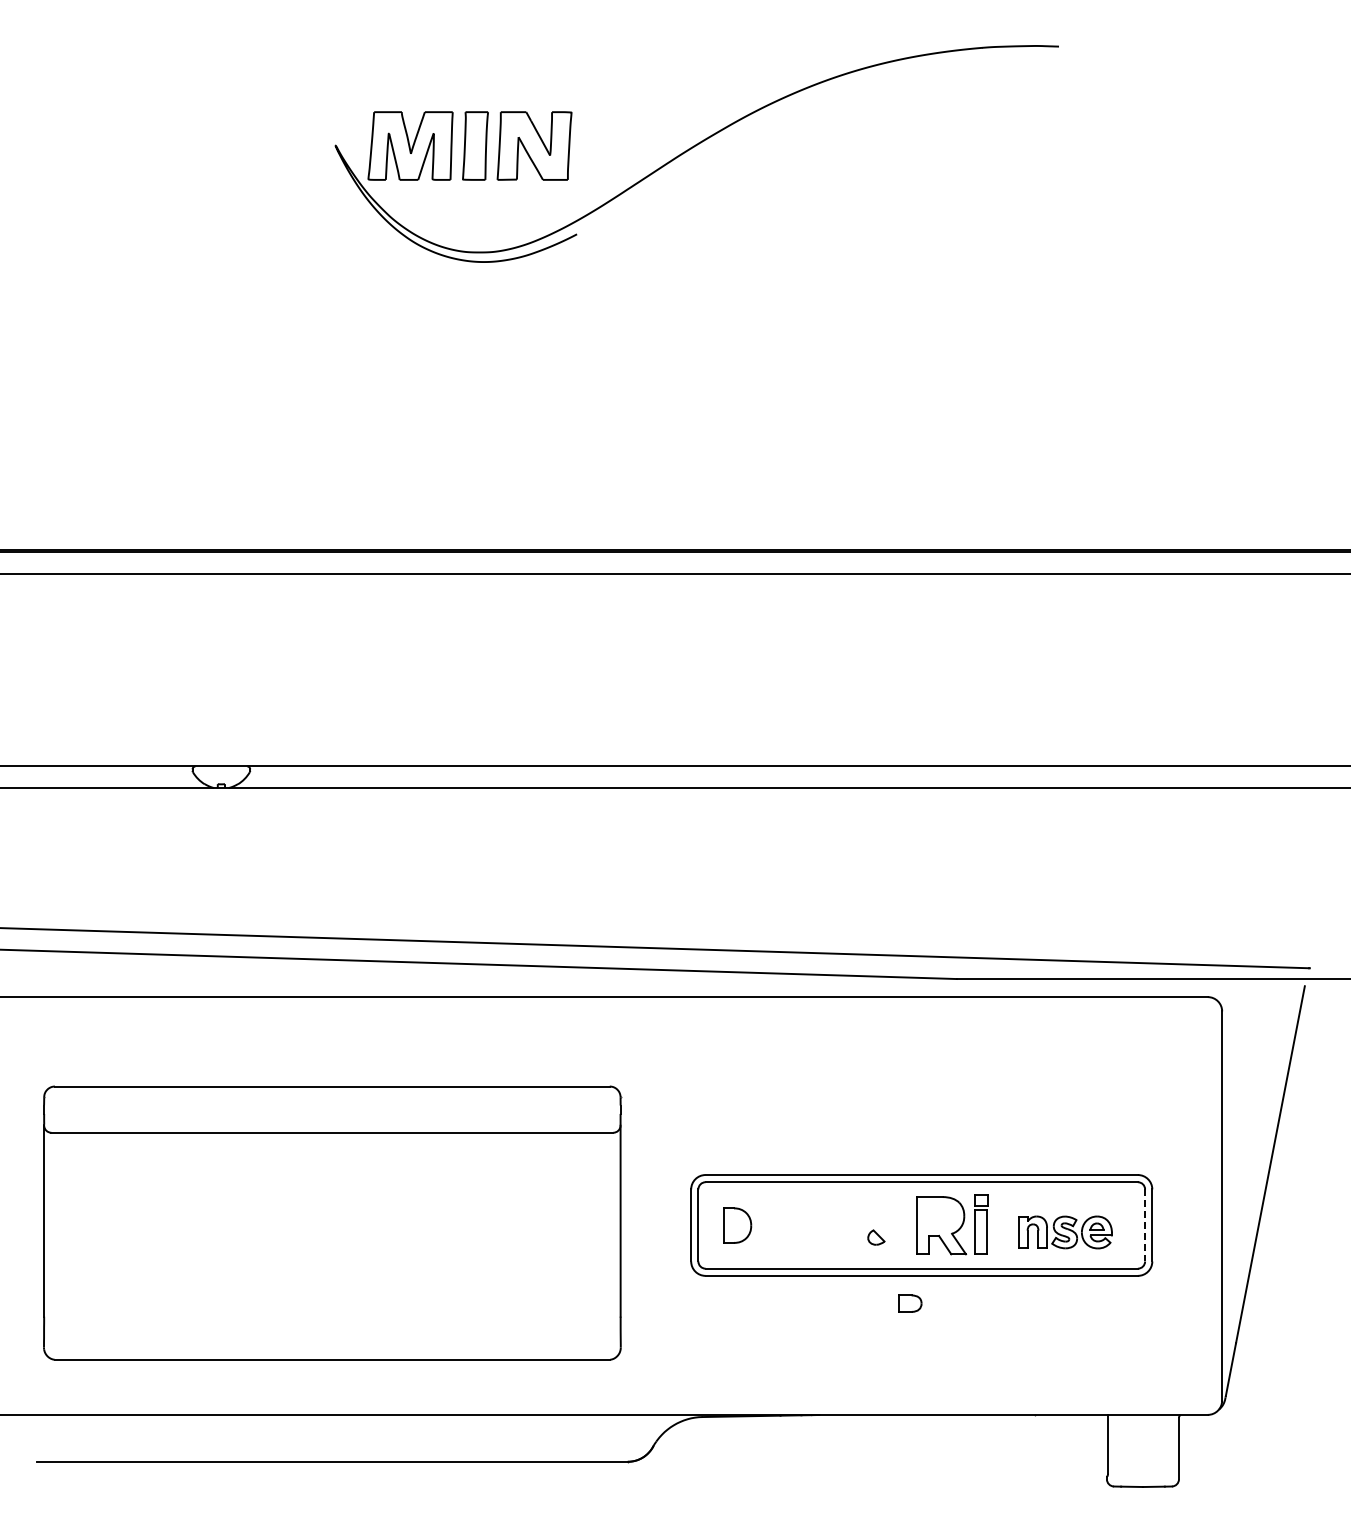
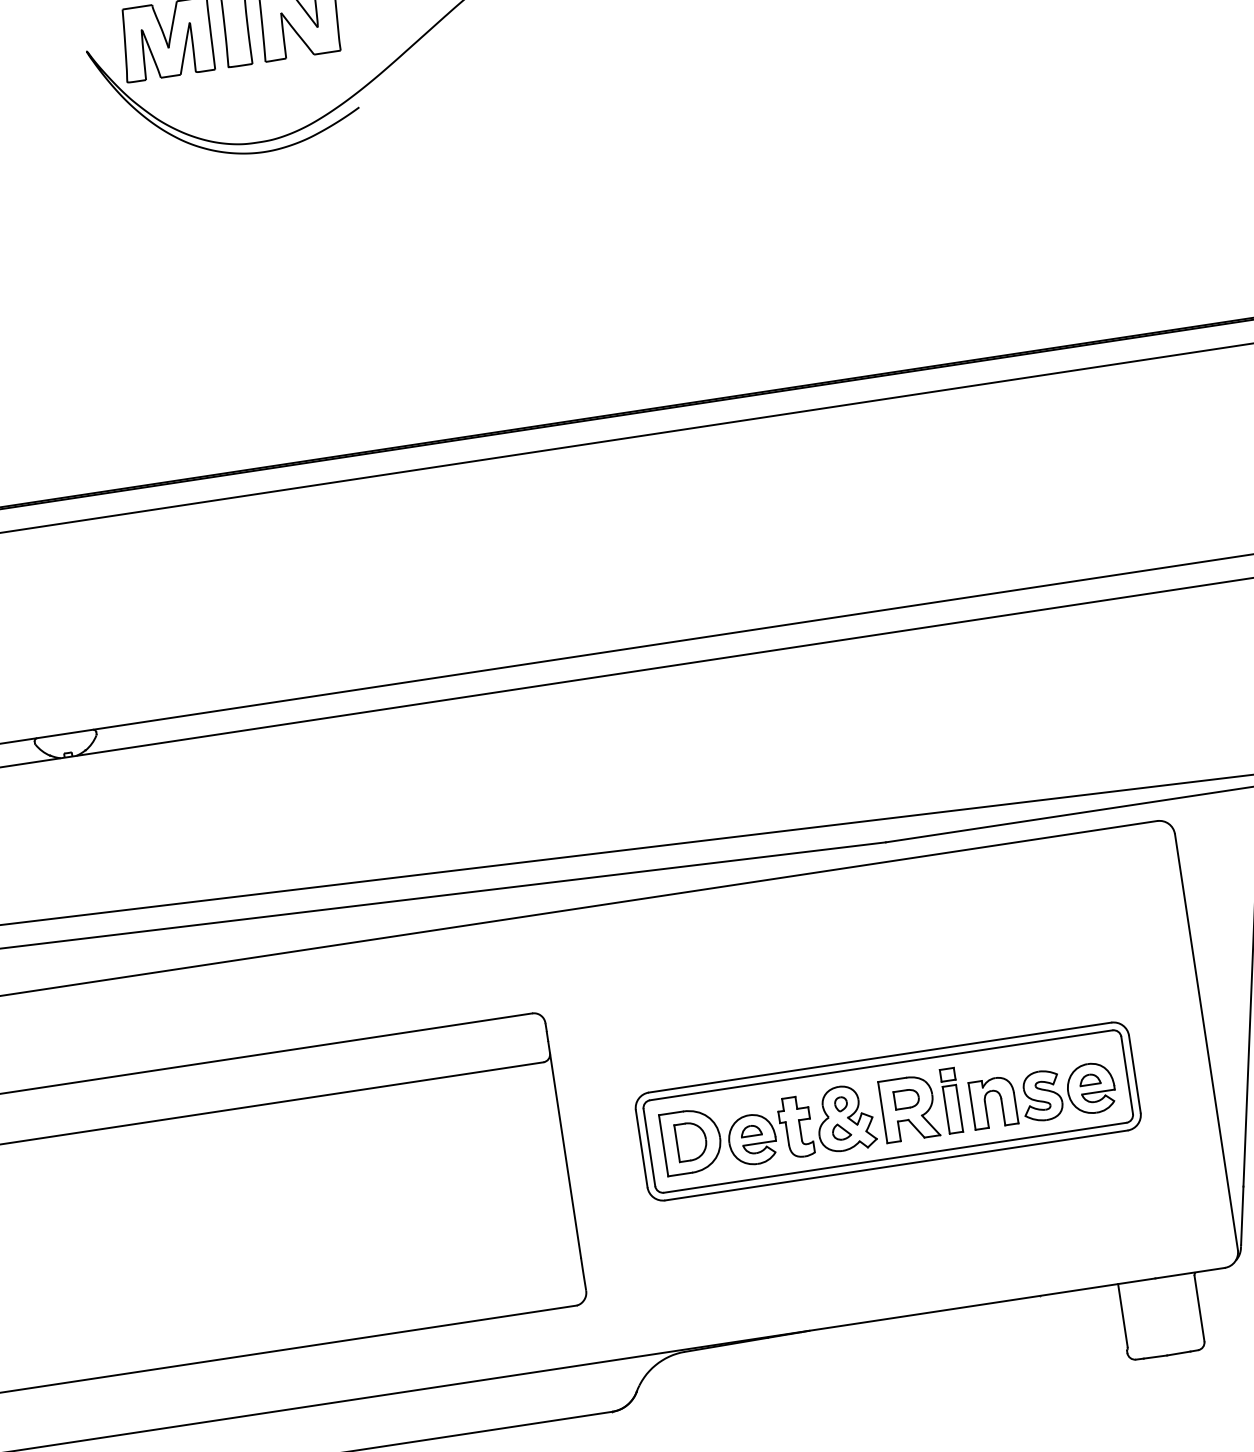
part: (809, 1225) -> (768, 1129), added
line: (1145, 1225) -> (1127, 1075), dashed -> solid
part: (1065, 1232) -> (1043, 1095), size x1.43
part: (910, 1303) -> (906, 1098), moved

